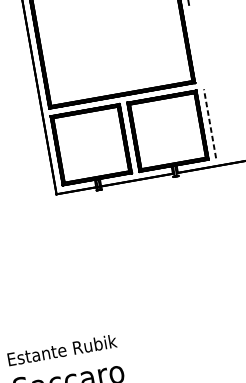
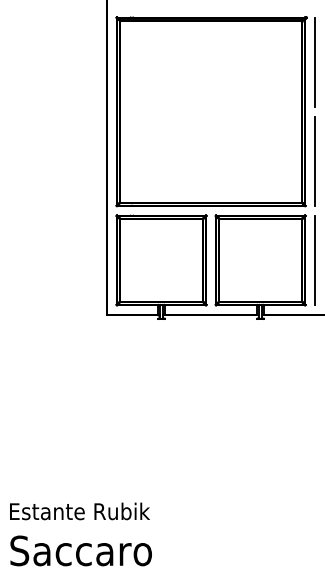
line: (196, 46) -> (314, 160), added
line: (209, 123) -> (314, 260), dashed -> solid

